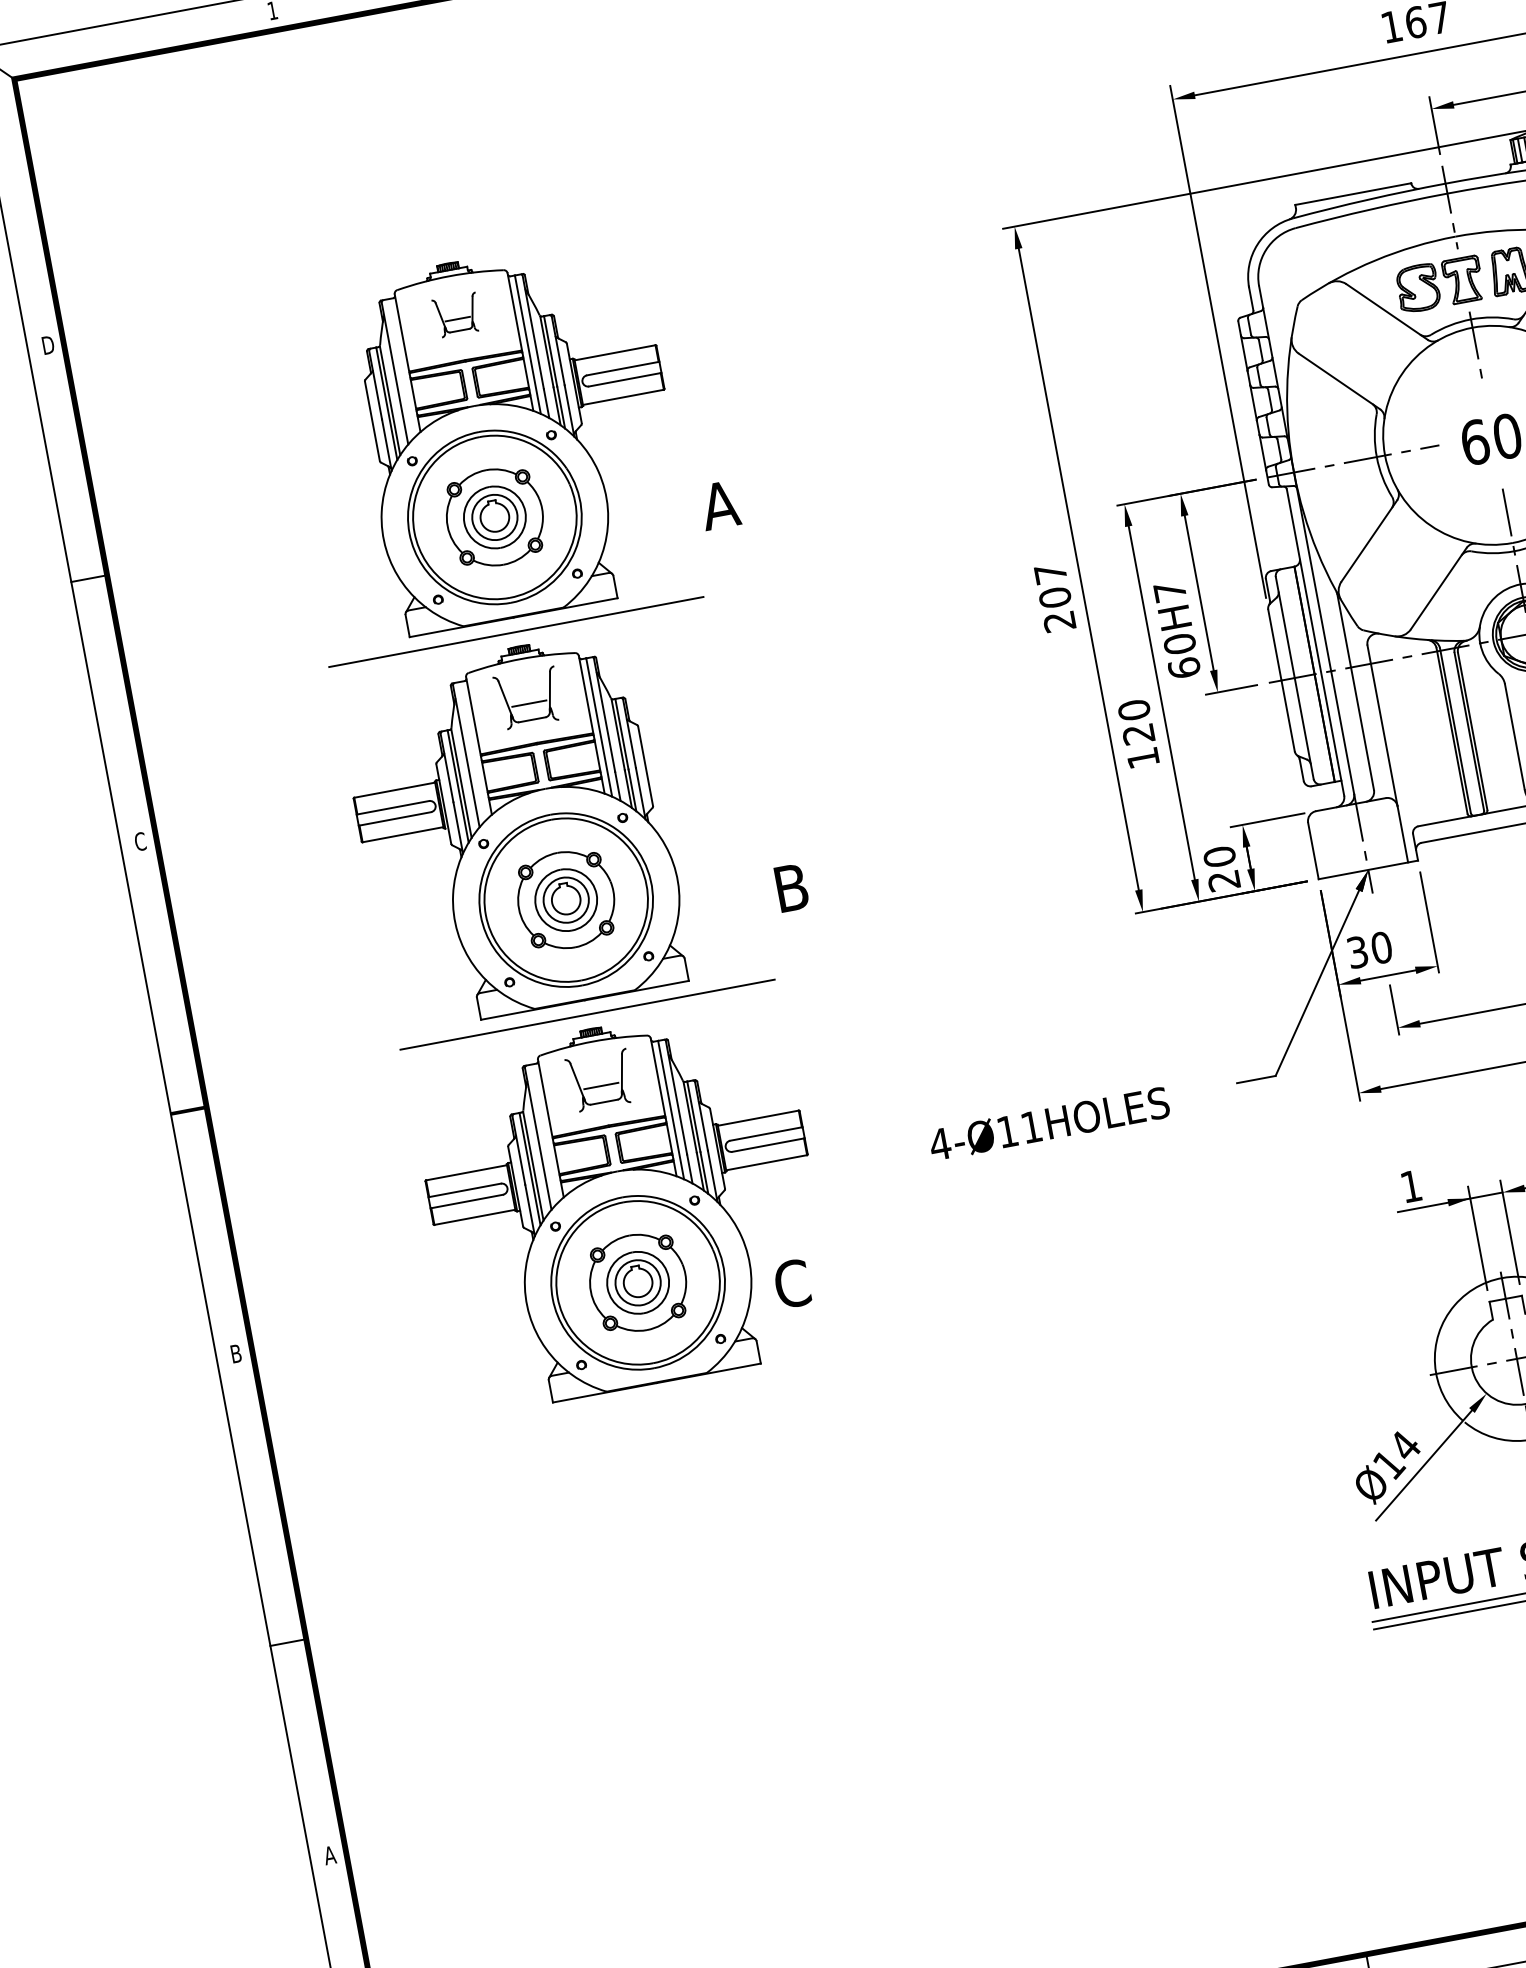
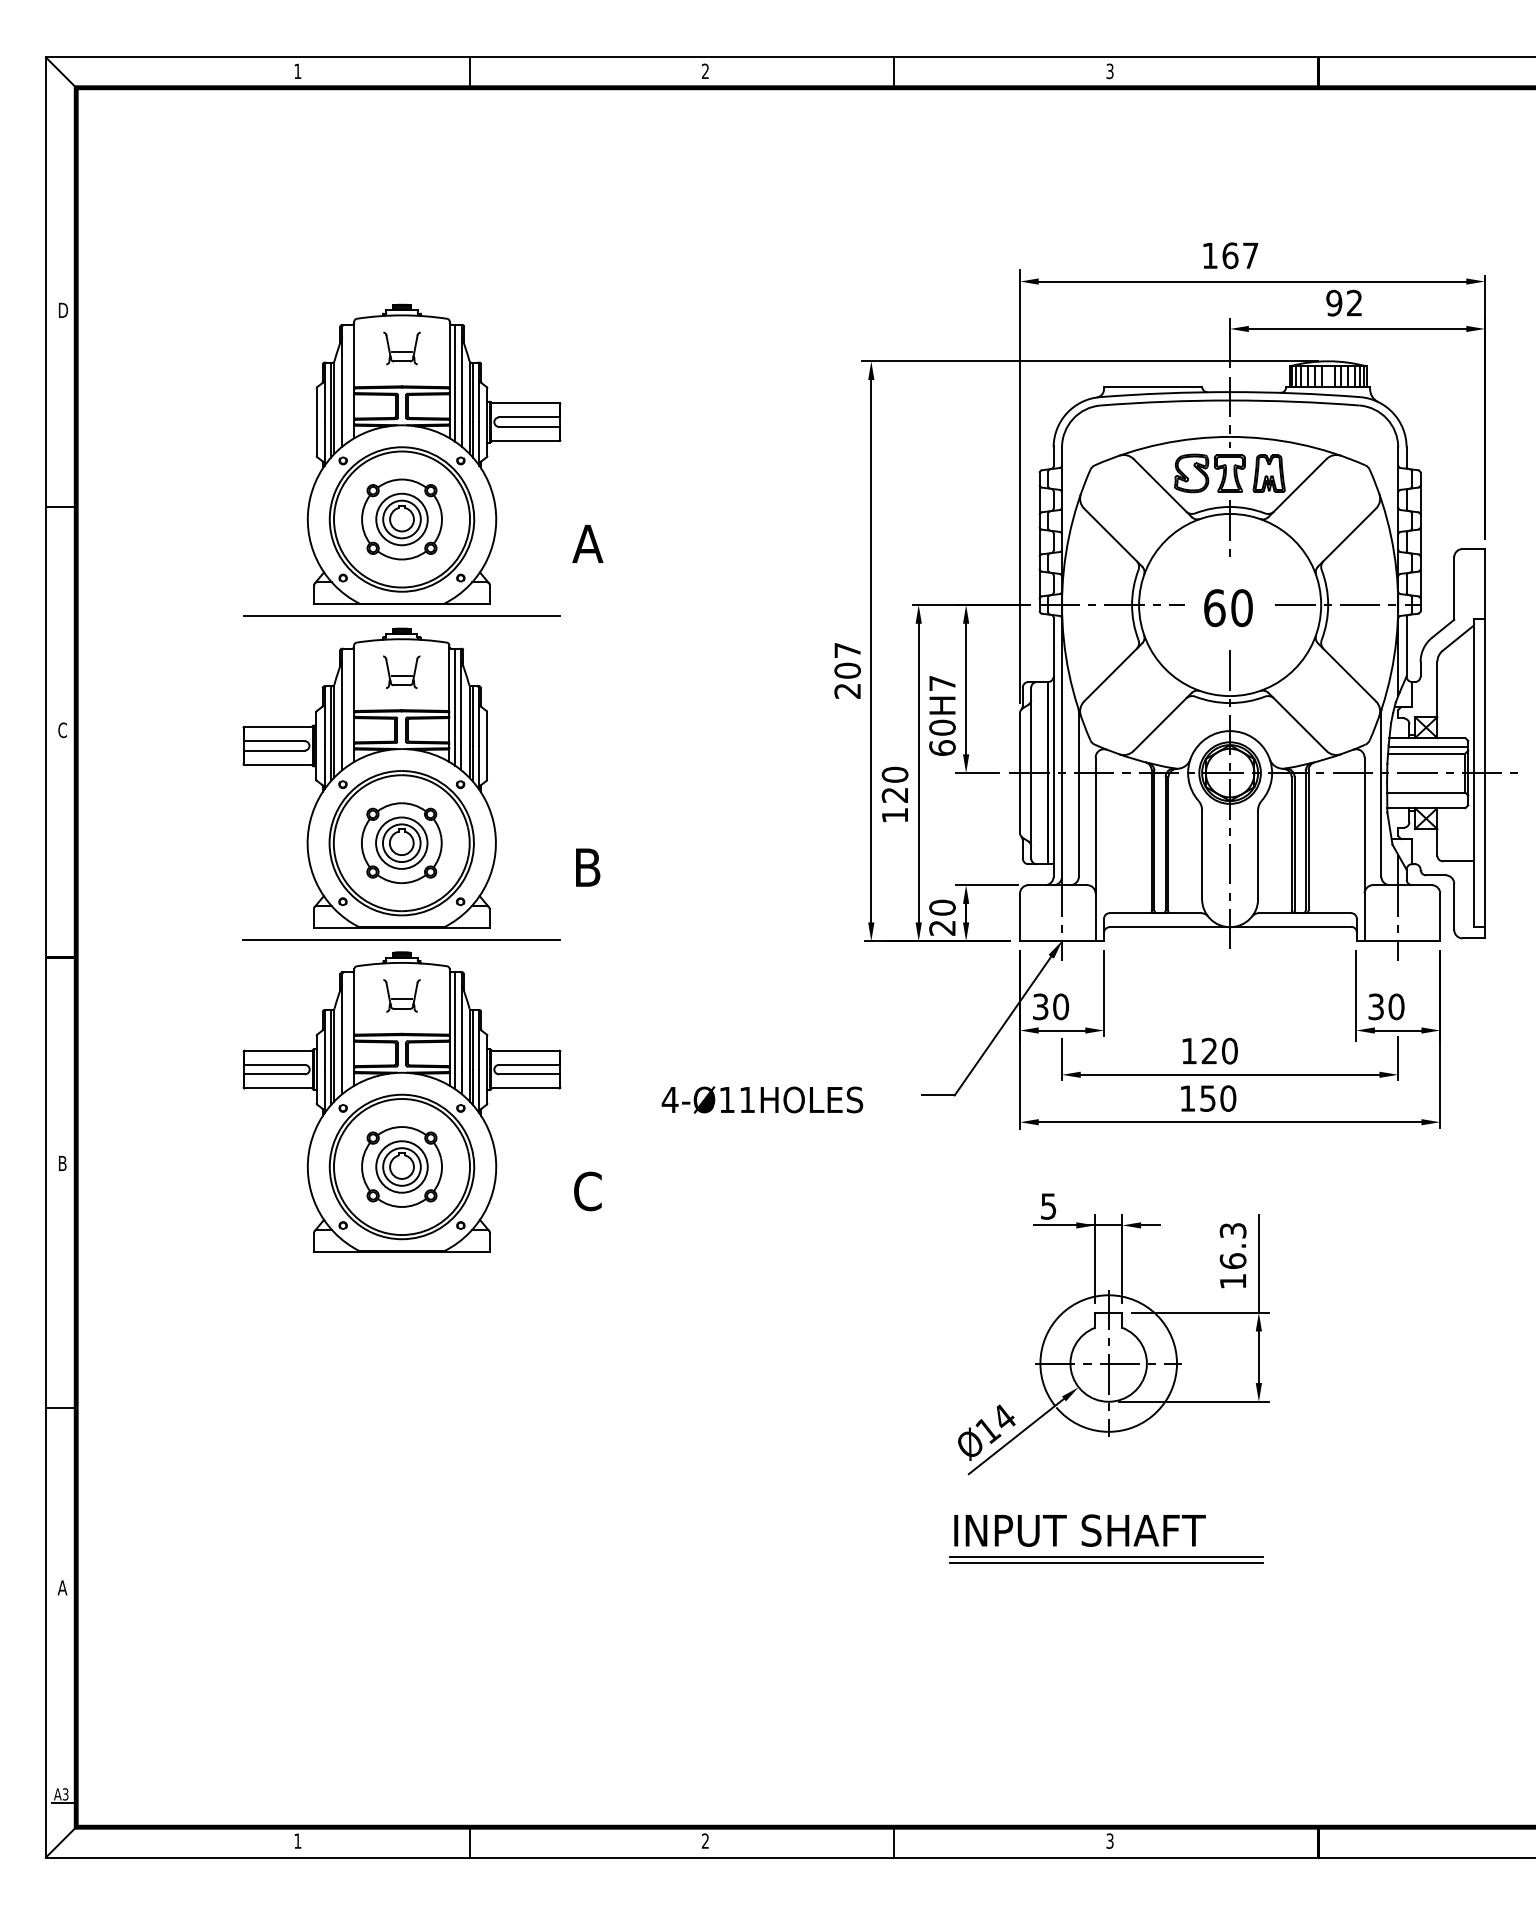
part: (527, 697) -> (401, 671), size x0.71
part: (599, 1080) -> (401, 995), size x0.71
text: (1411, 1186) -> (1048, 1206), 1 -> 5
text: (791, 1284) -> (587, 1191), moved

